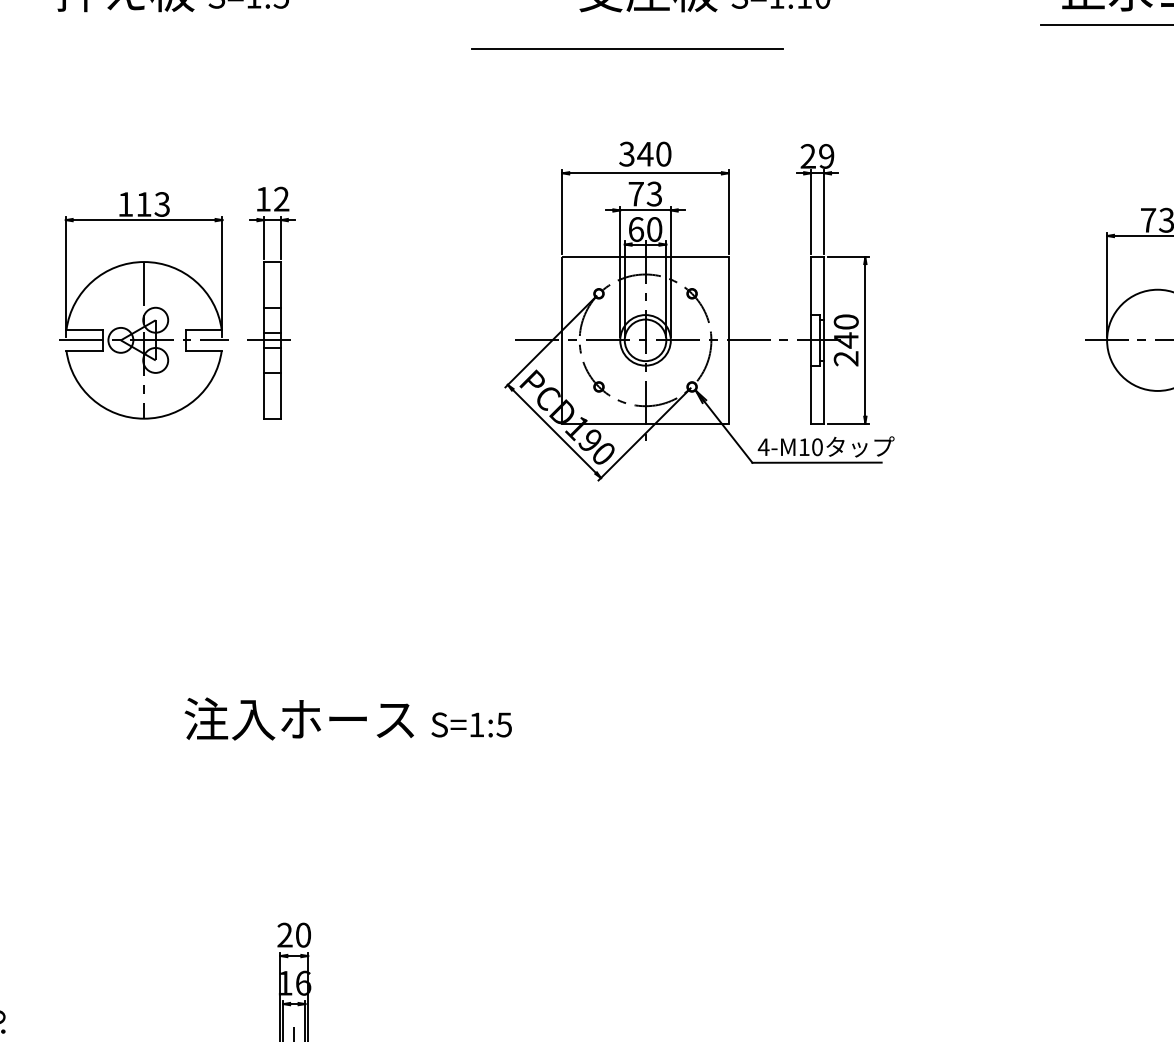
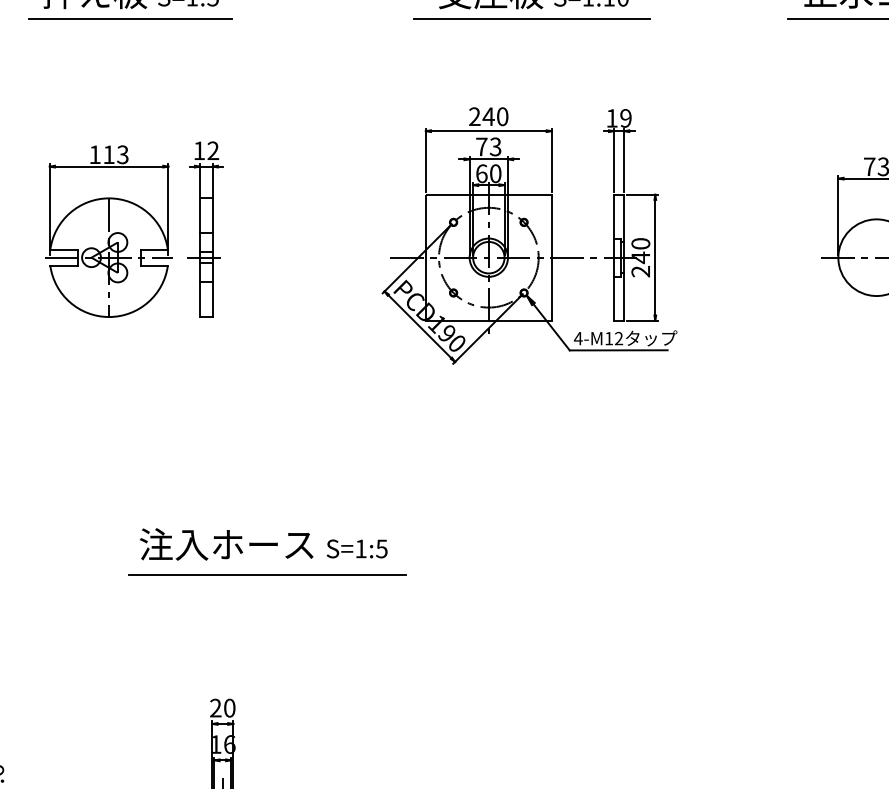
line: (172, 25) -> (130, 19), added
line: (626, 48) -> (531, 18), moved
text: (626, 155) -> (474, 117), 340 -> 240
text: (807, 156) -> (611, 118), 29 -> 19
text: (818, 447) -> (619, 338), 4-M10 -> 4-M12
line: (353, 760) -> (267, 575), added

